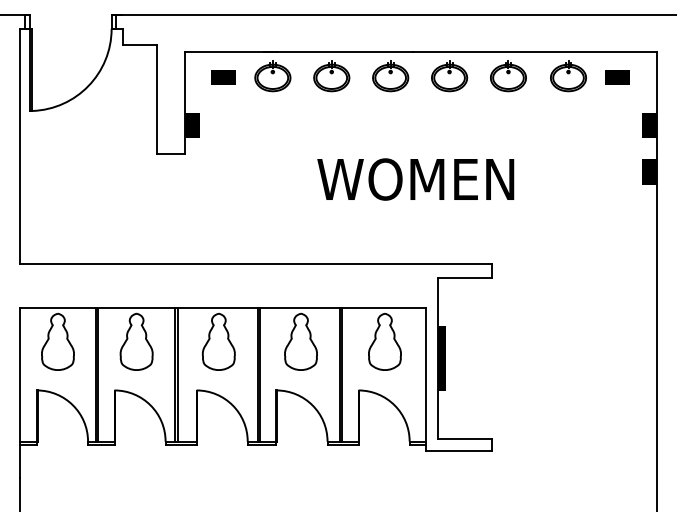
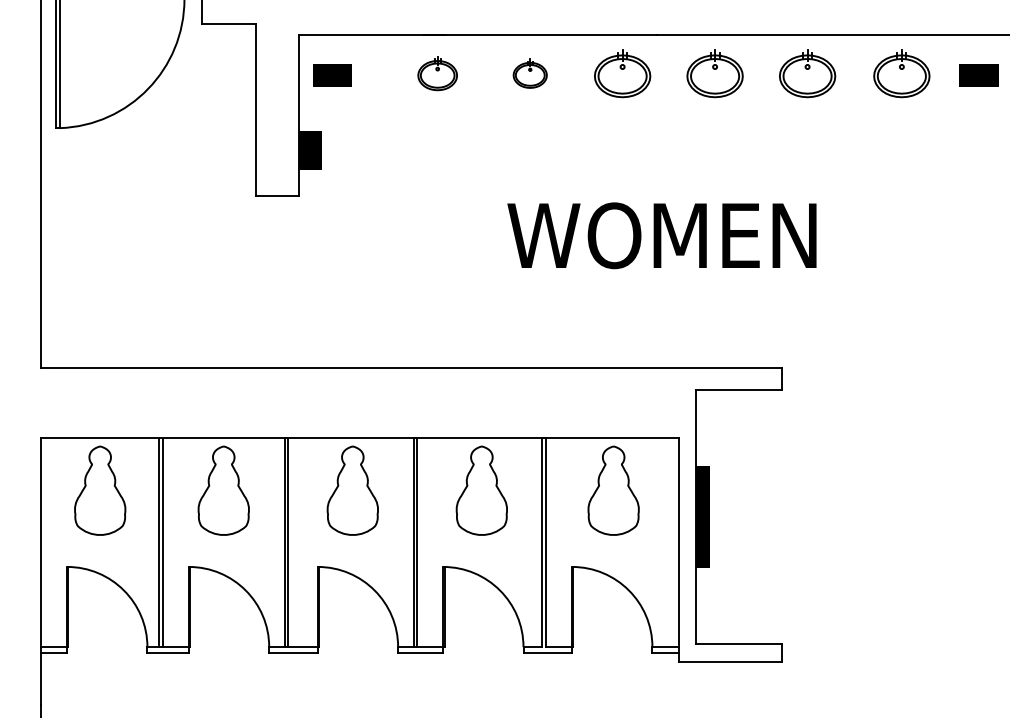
part: (272, 76) -> (437, 73), size x0.7
part: (331, 76) -> (529, 73), size x0.6
part: (223, 77) -> (331, 75), moved

